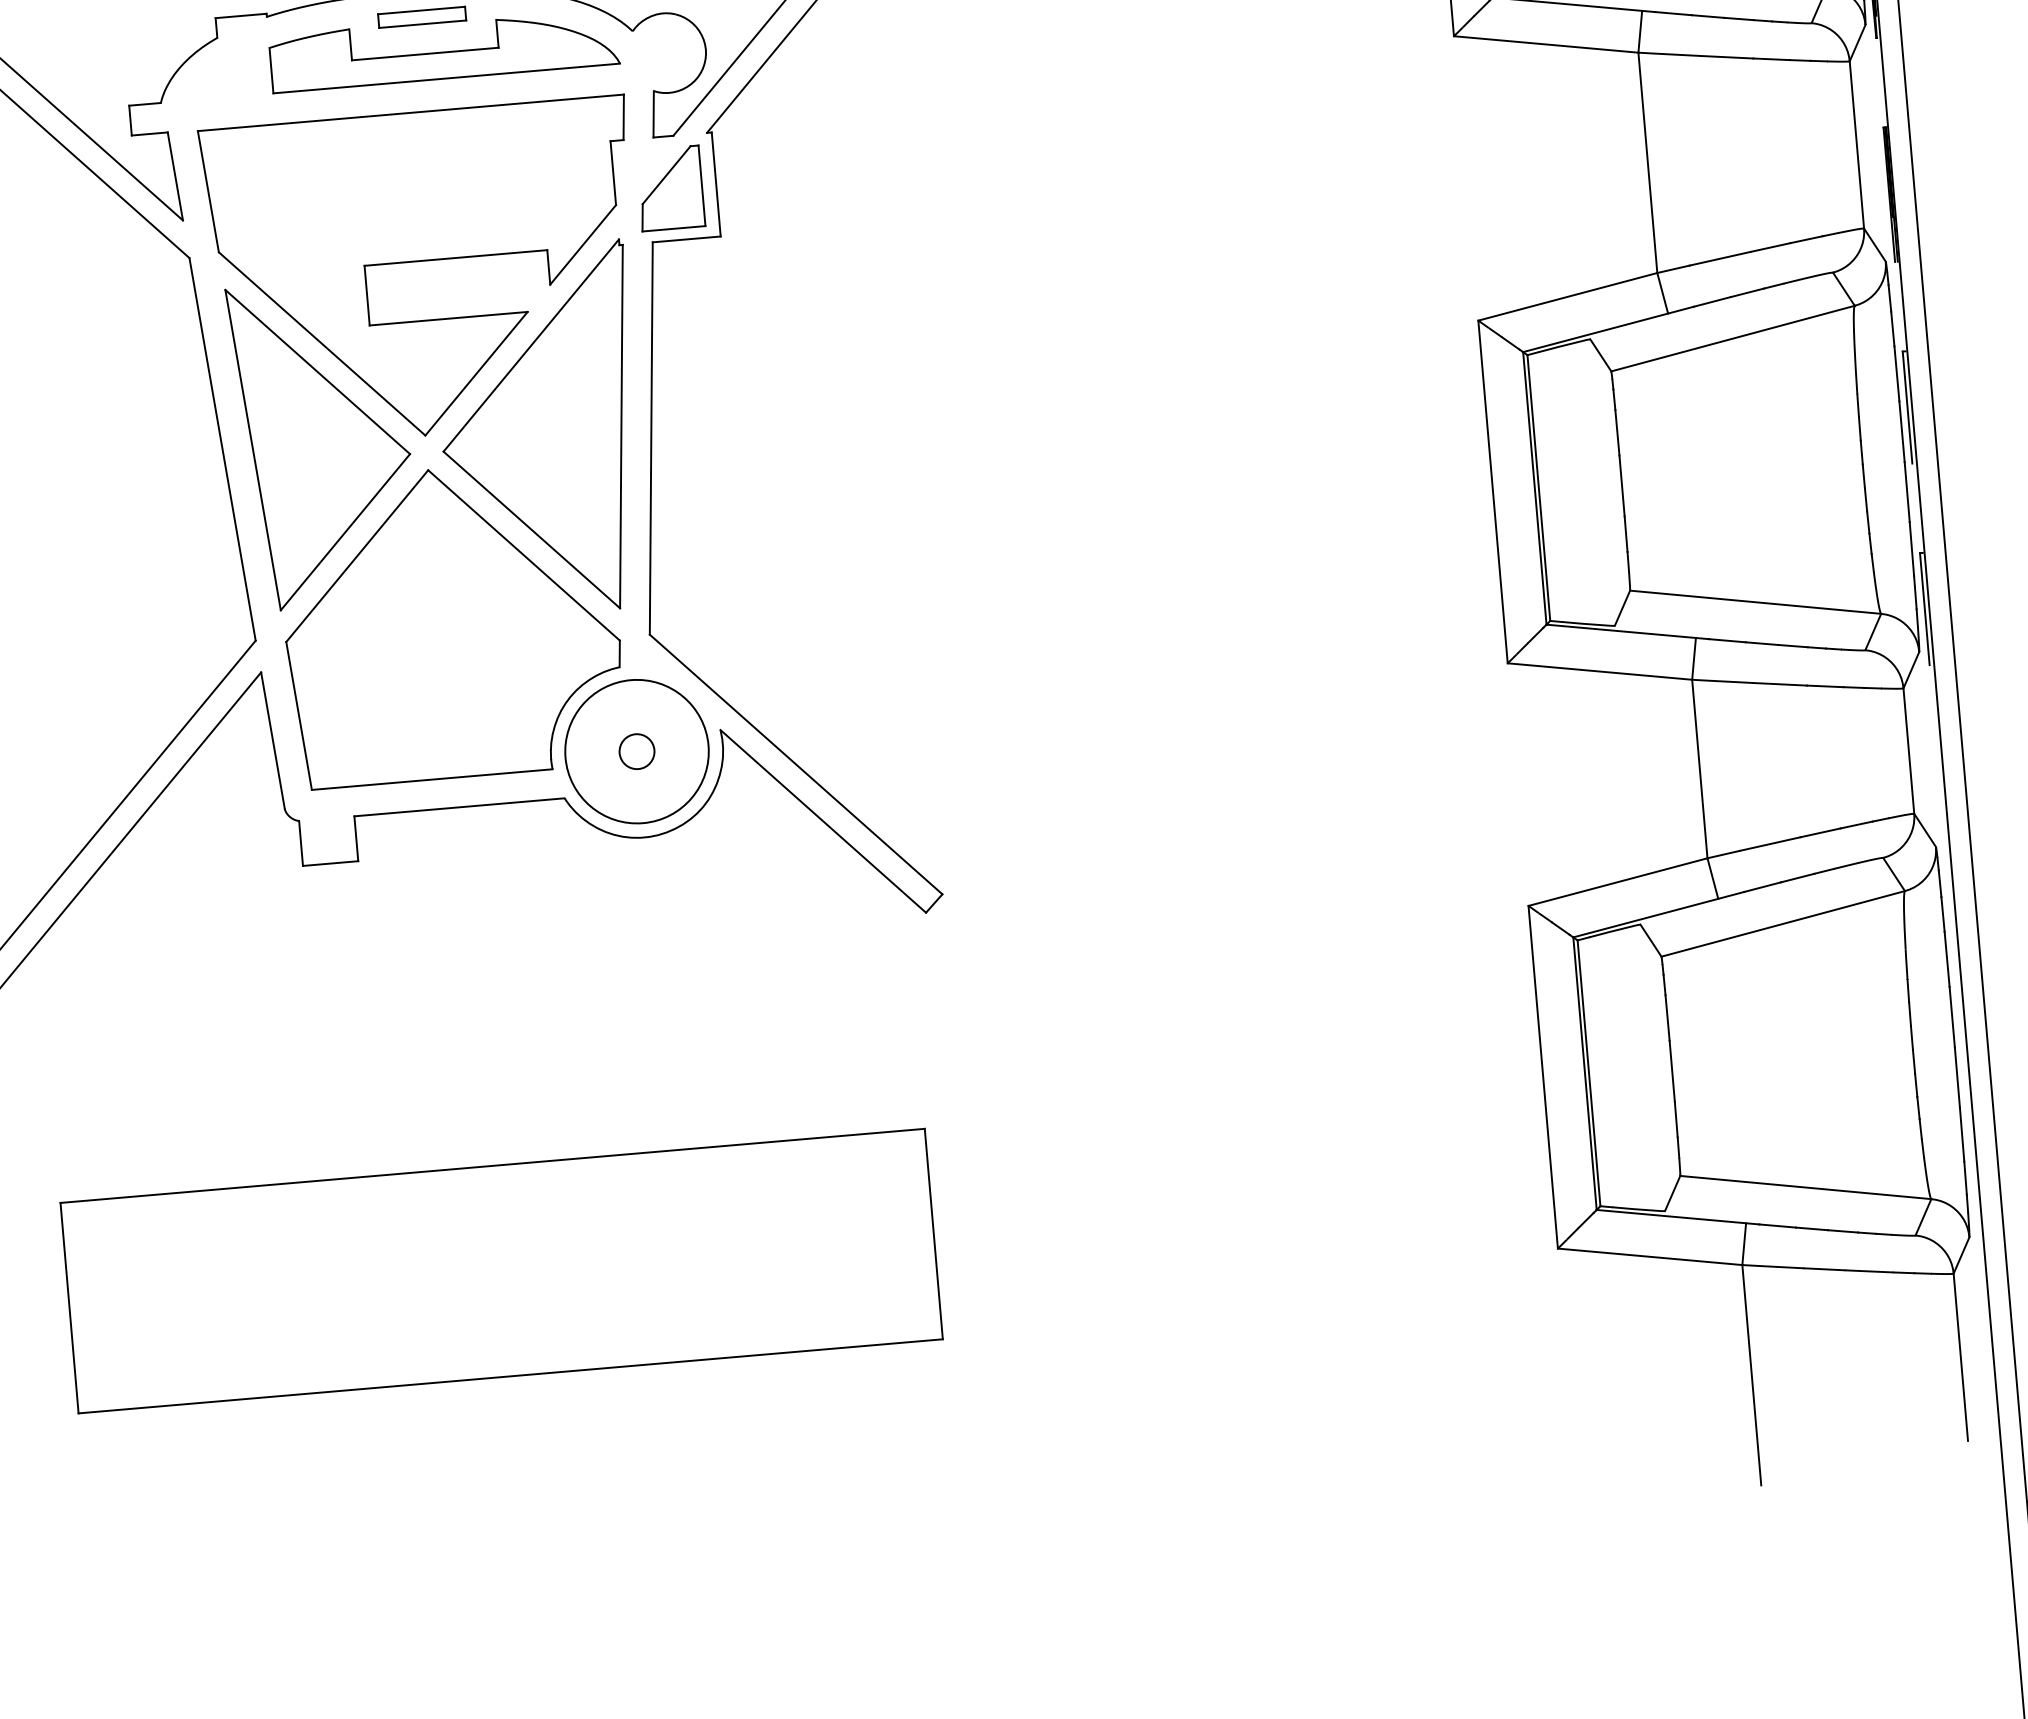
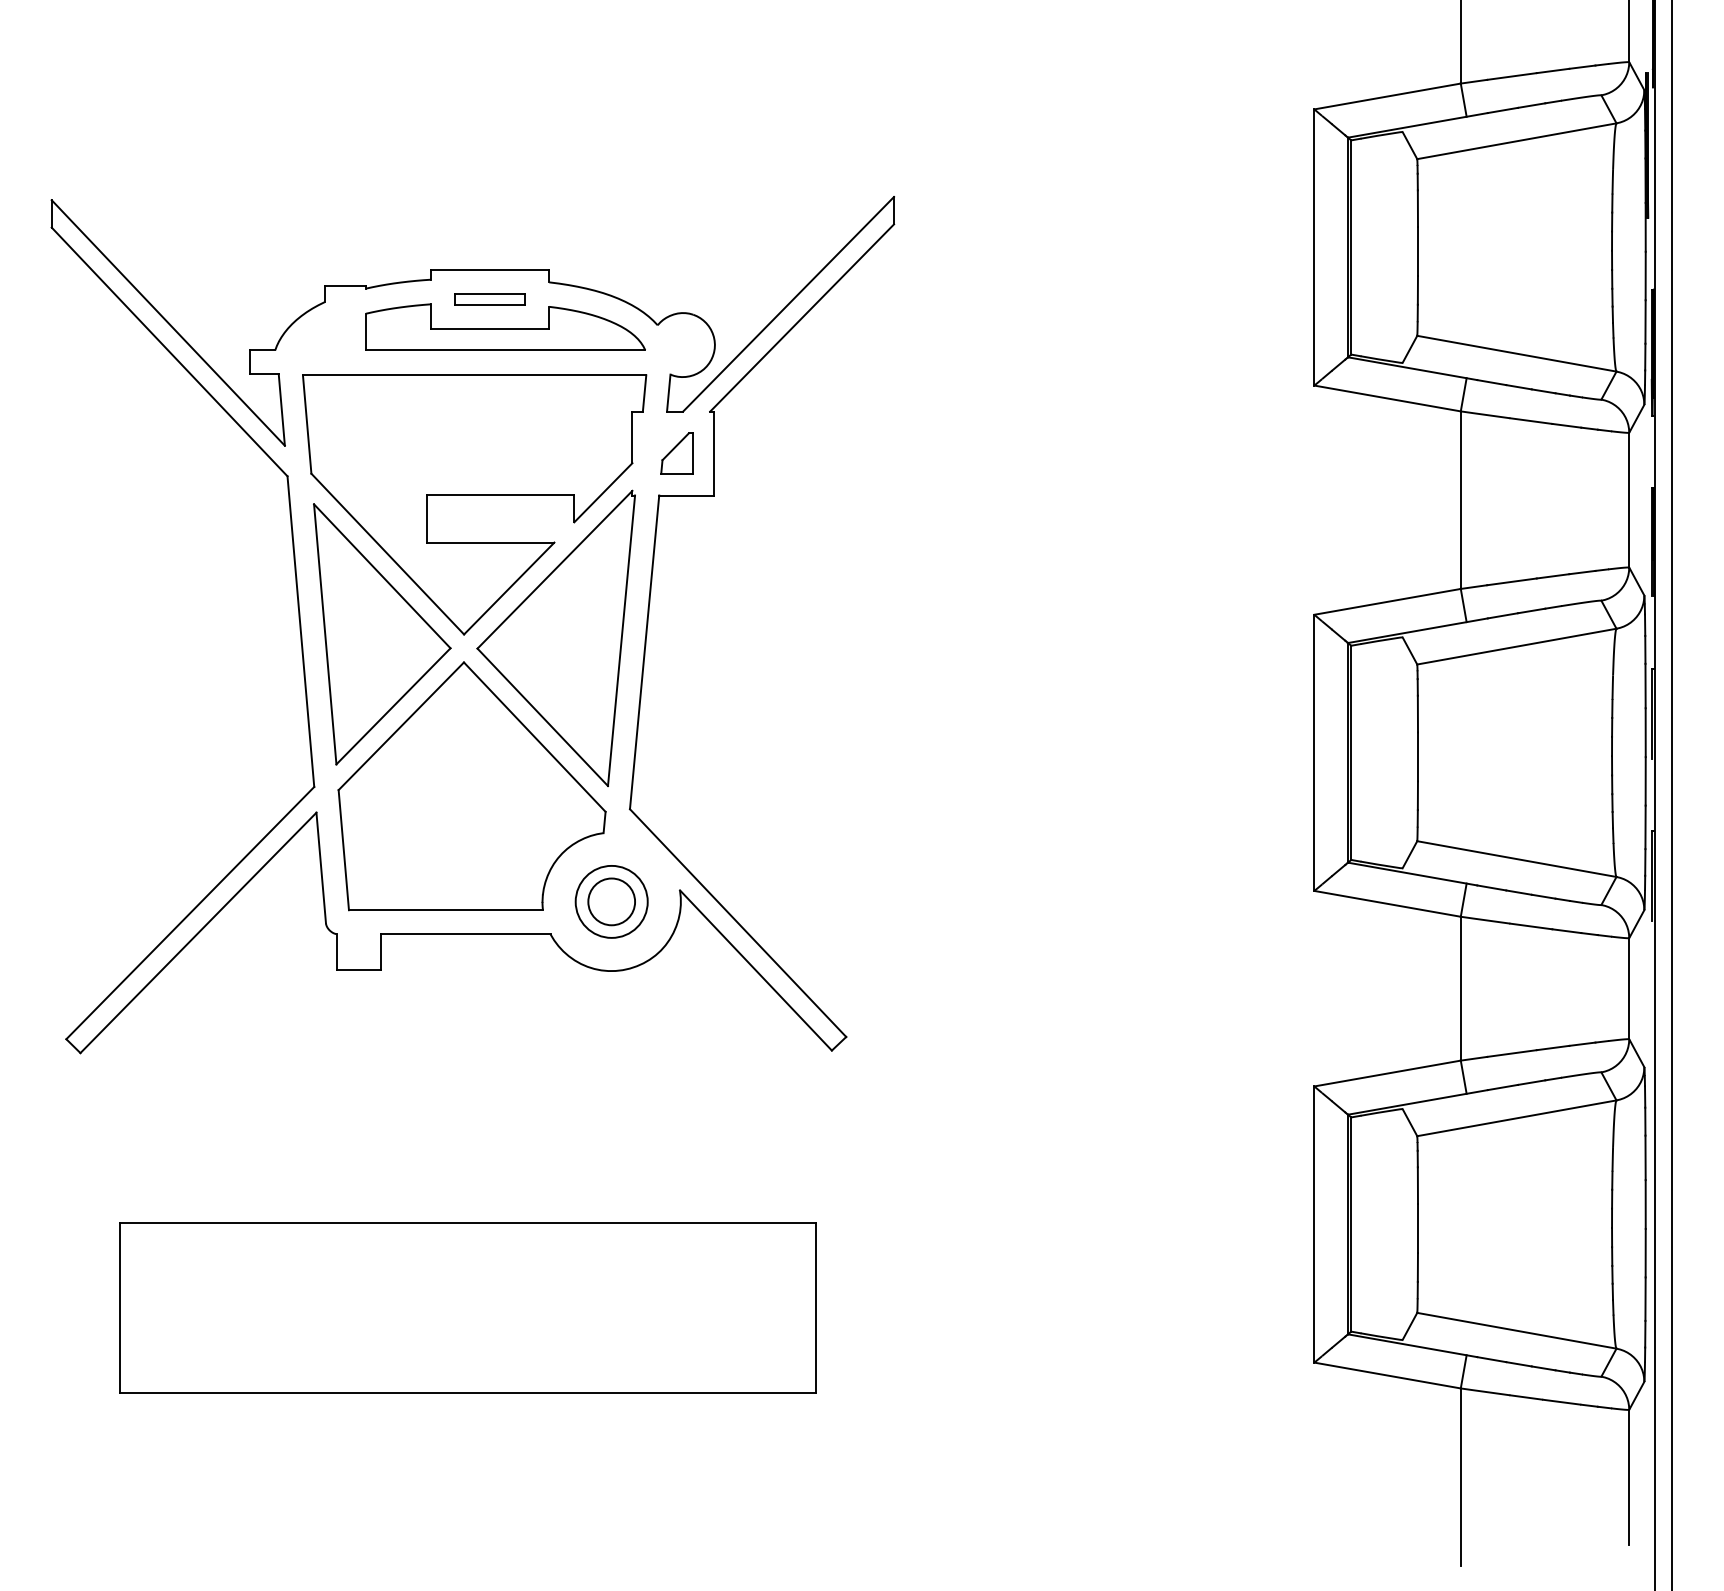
part: (669, 188) -> (676, 453), size x0.62
circle: (636, 751) -> (611, 901), size x0.62
circle: (636, 751) -> (611, 901), size x1.67

